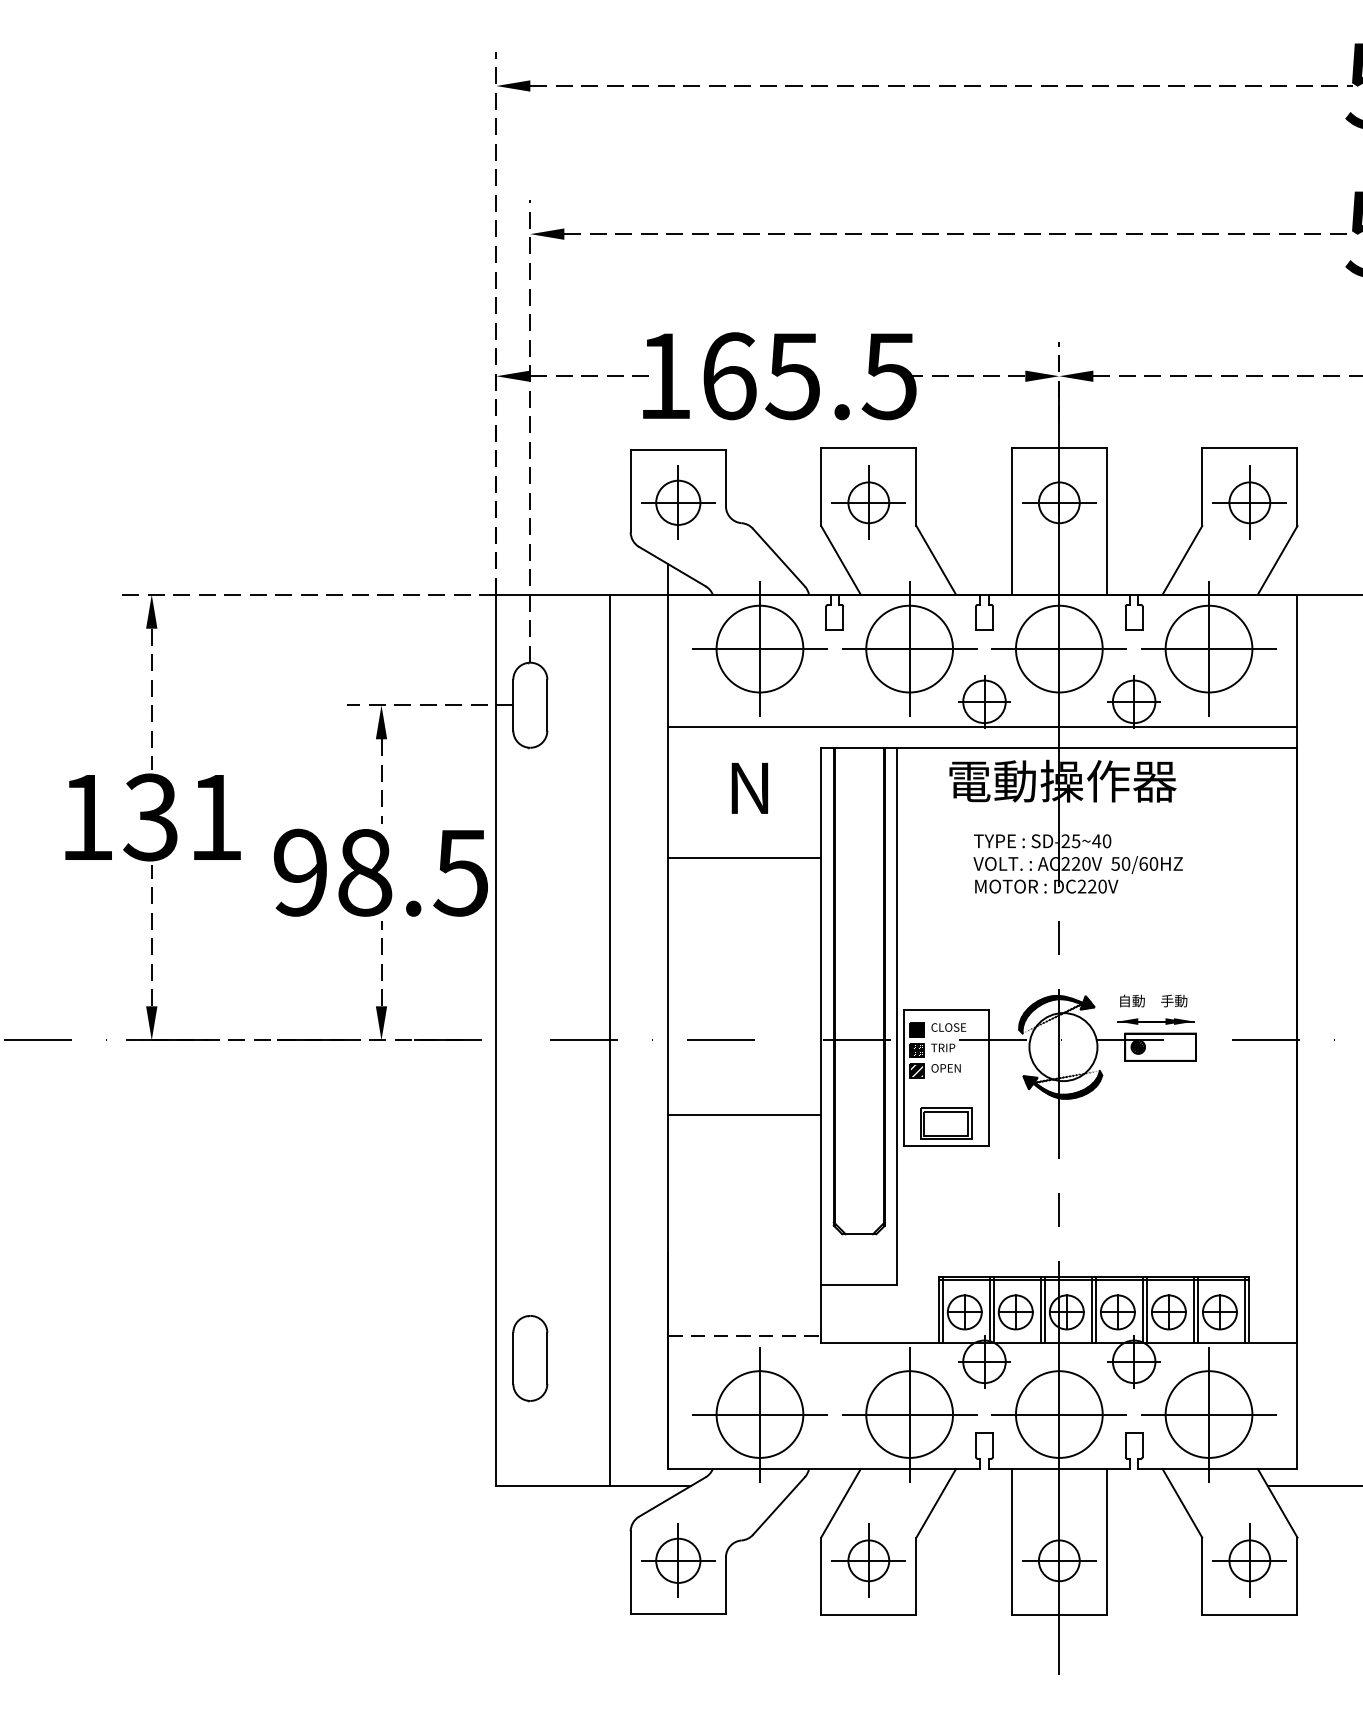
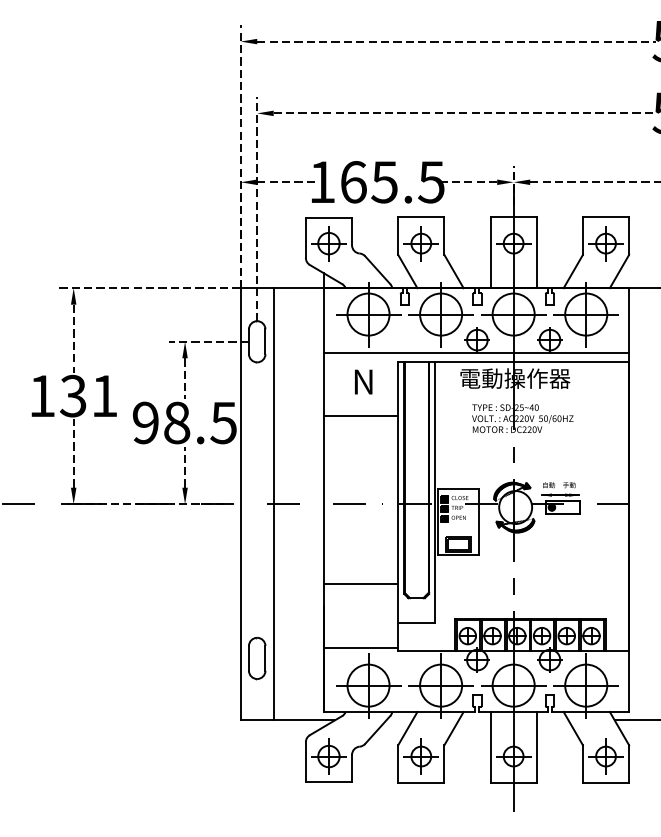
line: (609, 1040) -> (273, 504), moved
line: (745, 1115) -> (361, 584), moved
line: (745, 1335) -> (361, 647), dashed -> solid

